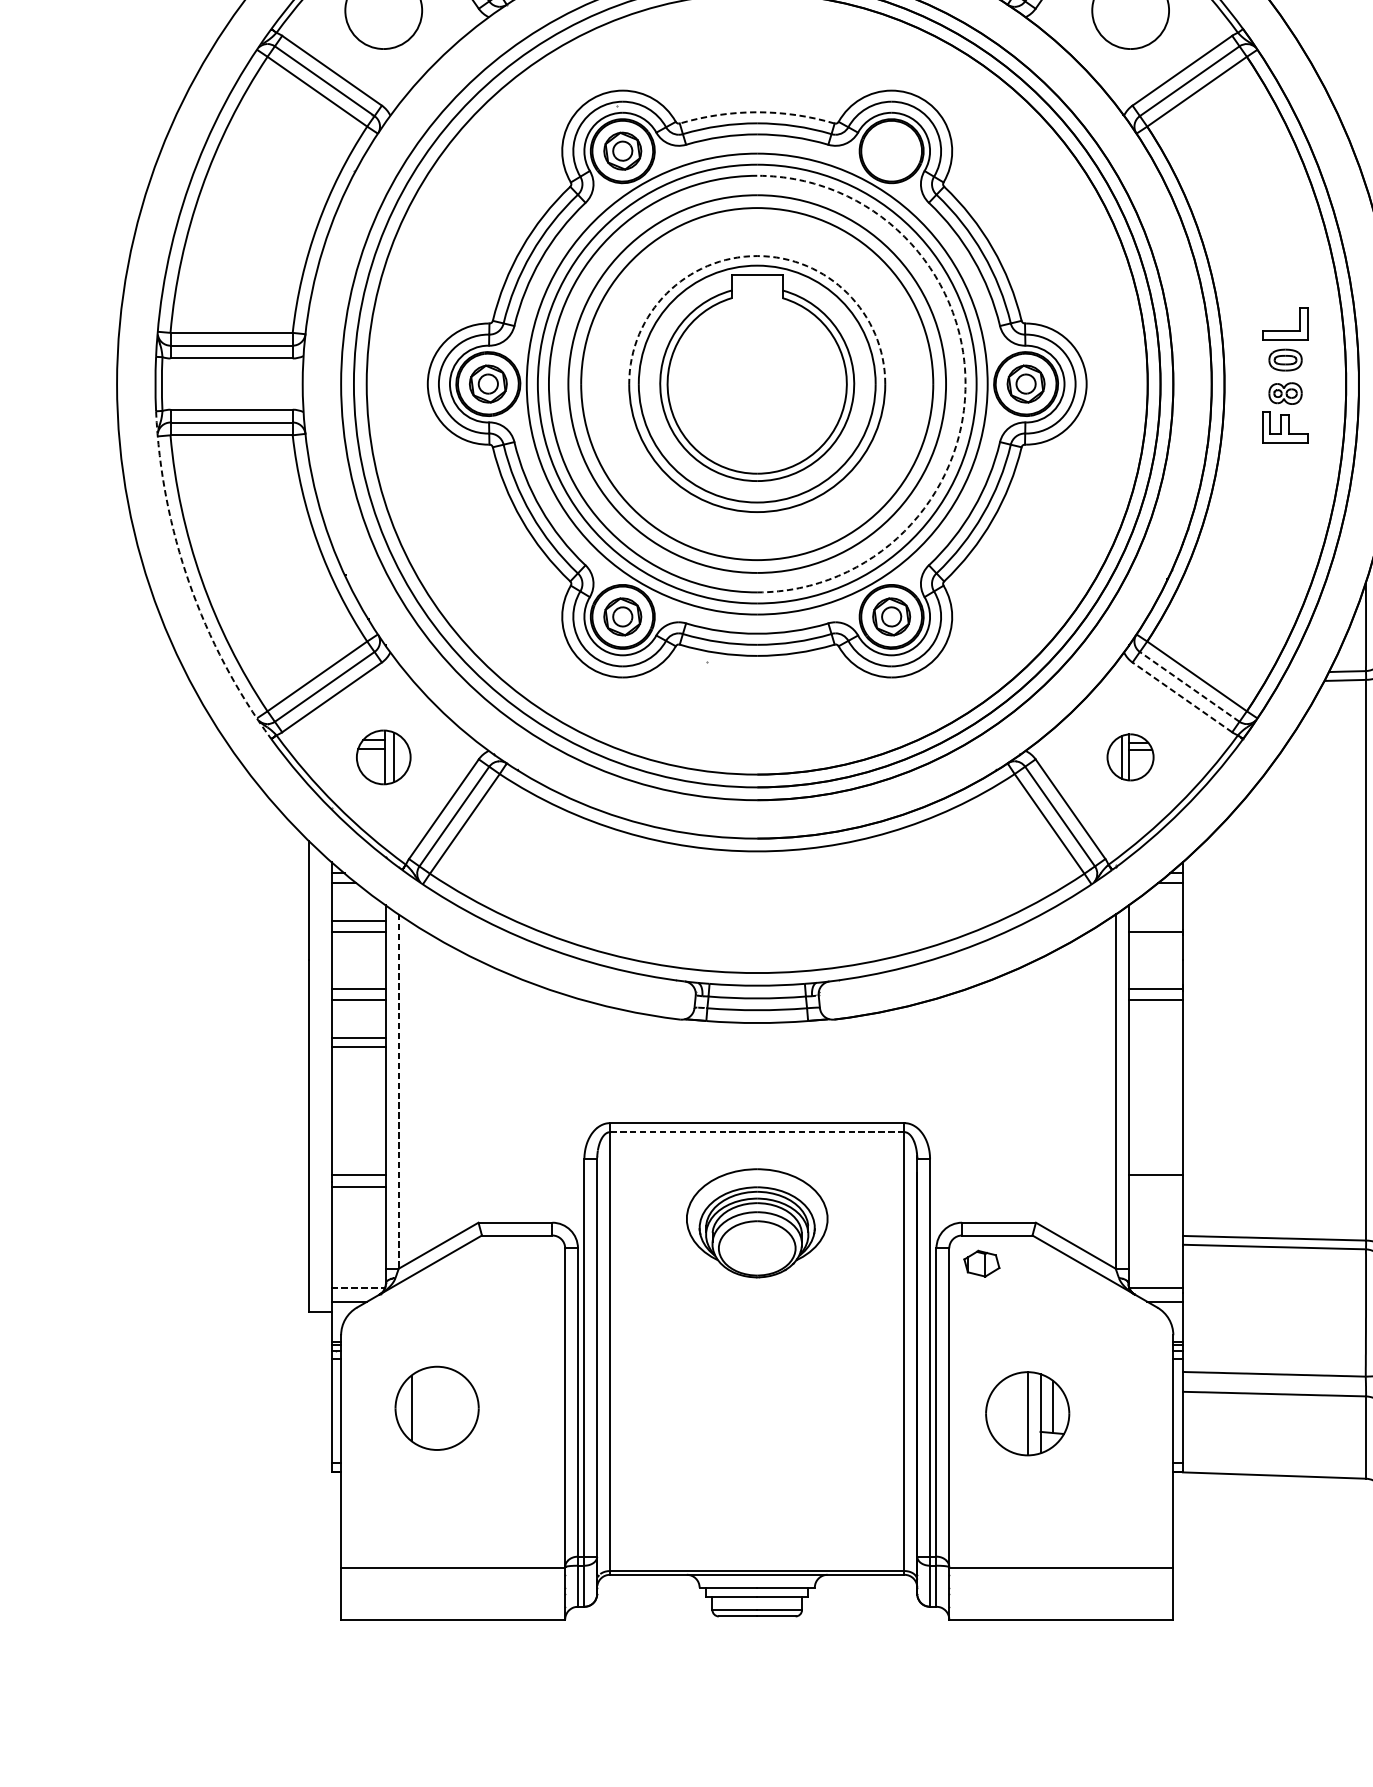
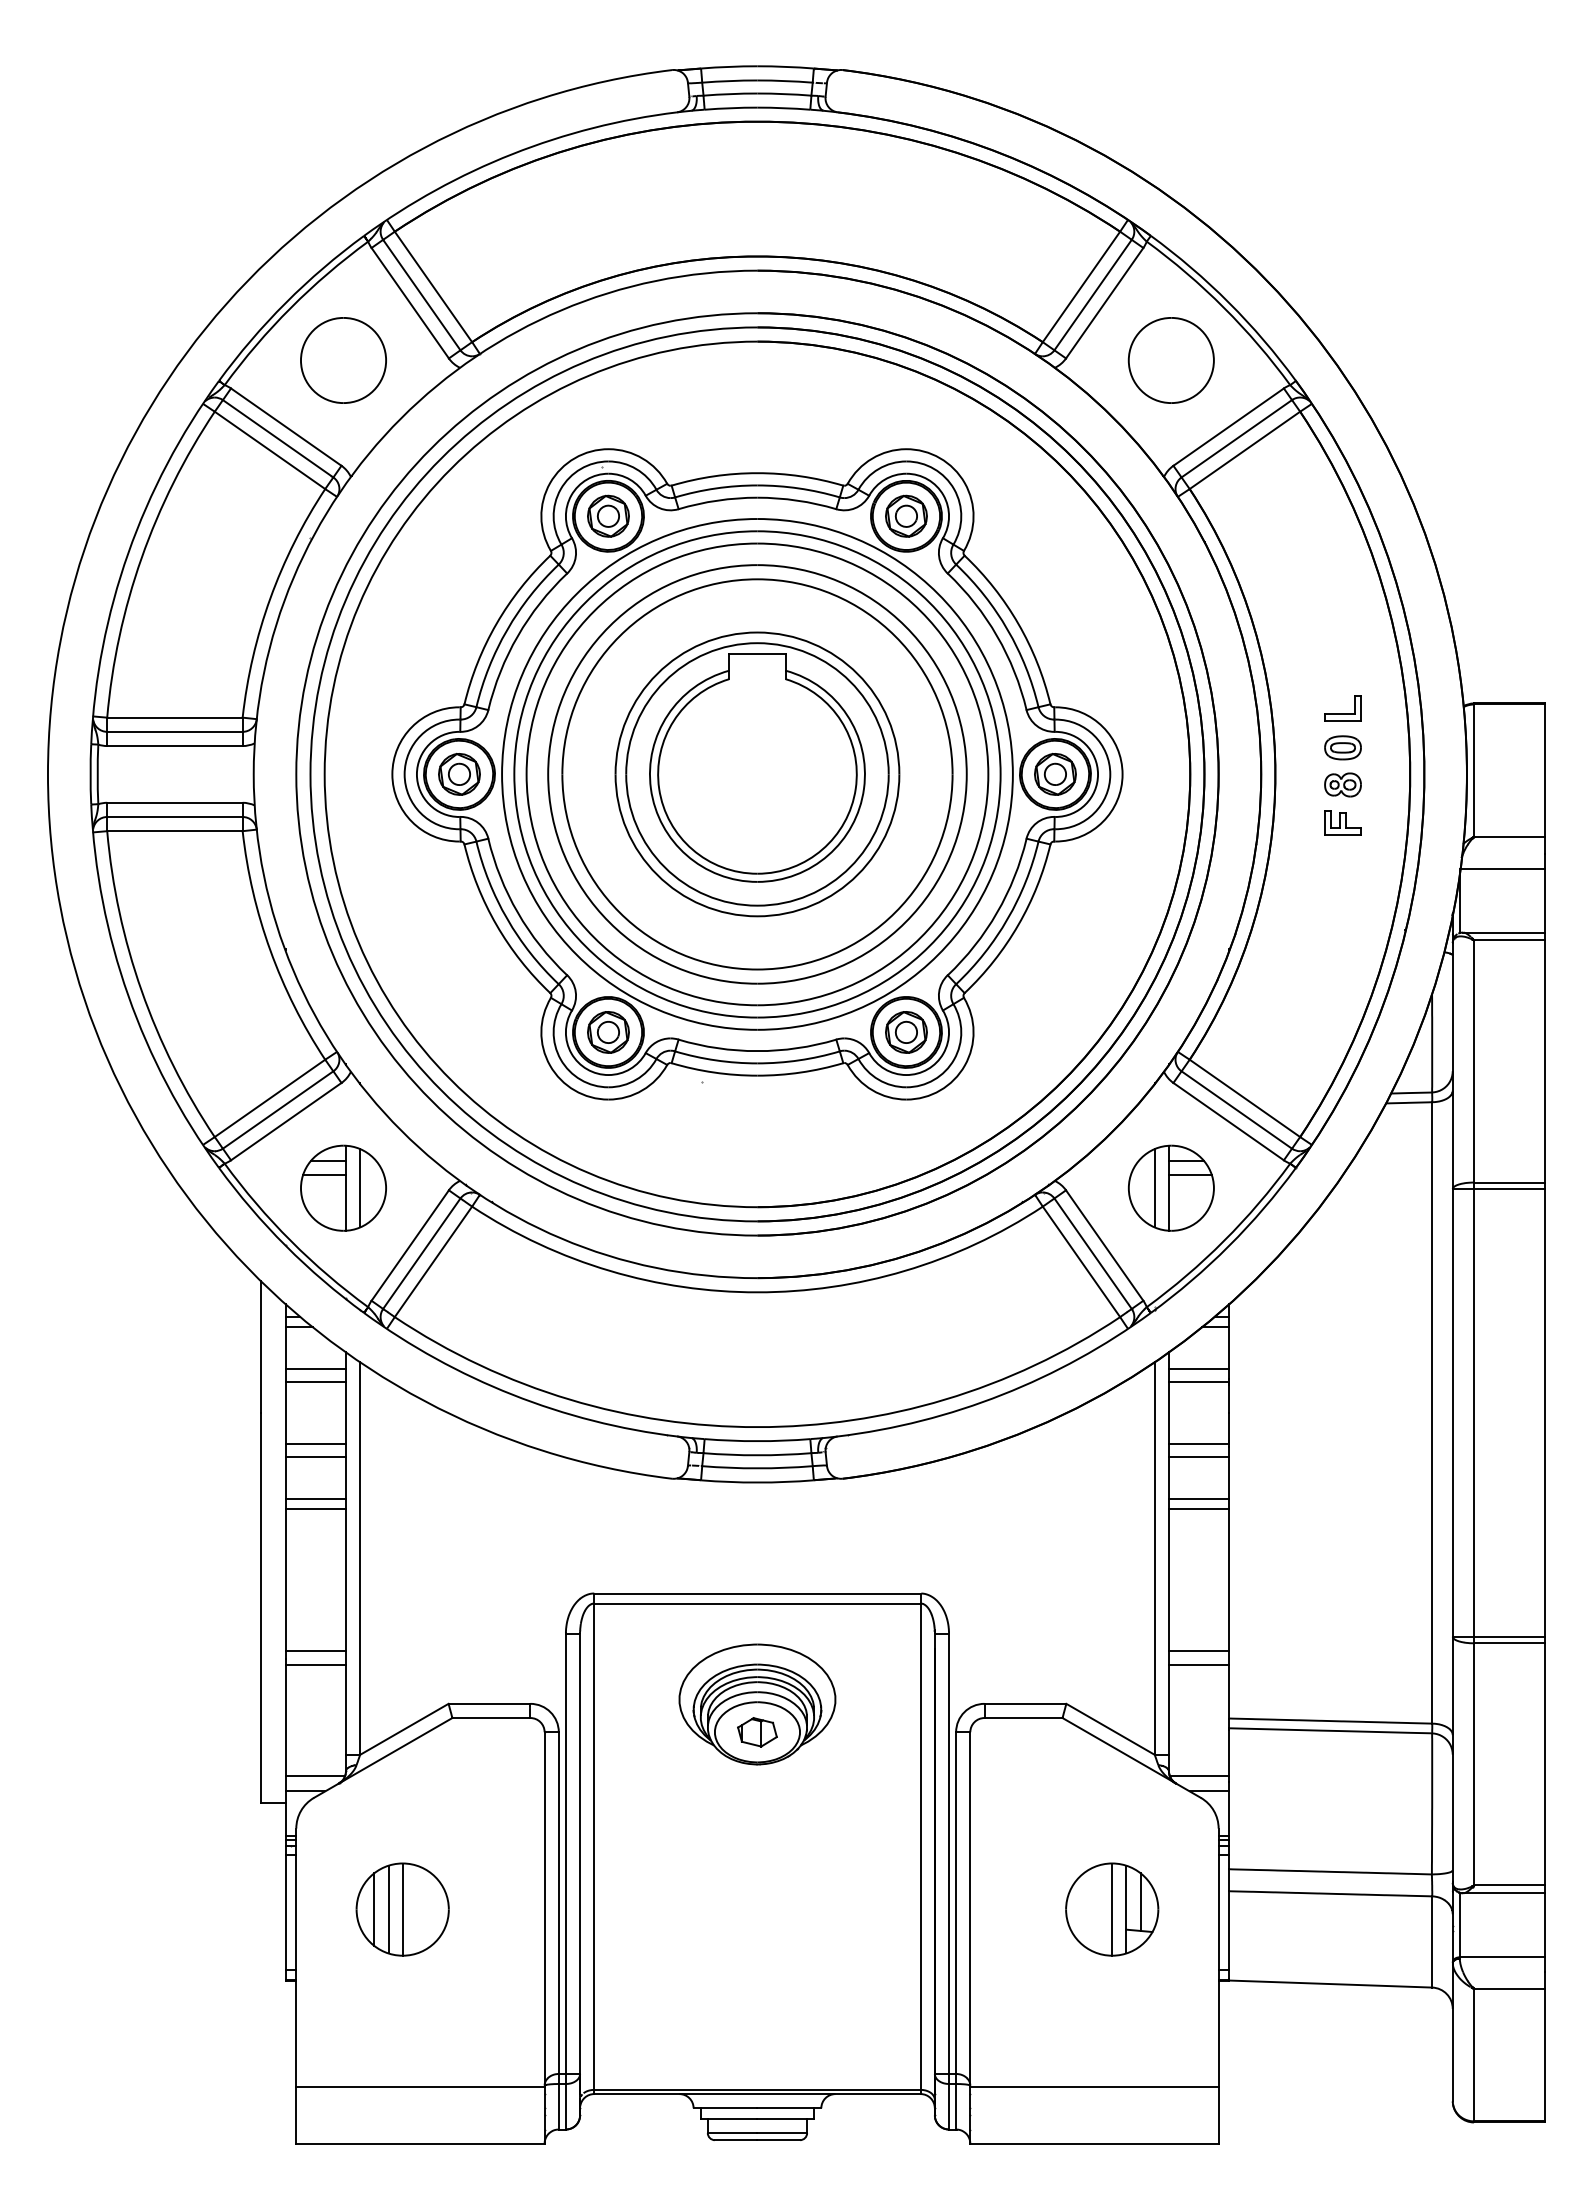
arc: (757, 112) -> (757, 473), dashed -> solid
part: (891, 150) -> (906, 515), added
arc: (757, 256) -> (757, 632), dashed -> solid
part: (1285, 324) -> (1342, 708), size x0.71
arc: (965, 384) -> (988, 774), dashed -> solid
part: (1285, 427) -> (1342, 822), size x0.71
arc: (189, 583) -> (128, 995), dashed -> solid
line: (1189, 686) -> (1236, 1109), dashed -> solid
line: (1182, 697) -> (1228, 1121), dashed -> solid
part: (383, 756) -> (343, 1187), size x1.43
part: (1129, 756) -> (1170, 1187), size x1.67
line: (1155, 920) -> (1198, 1368), added
line: (1155, 1037) -> (1198, 1498), added
line: (1155, 1047) -> (1198, 1509), added
line: (399, 1091) -> (360, 1558), dashed -> solid
line: (756, 1132) -> (756, 1603), dashed -> solid
line: (1155, 1187) -> (1198, 1664), added
part: (981, 1263) -> (757, 1732), moved
line: (358, 1288) -> (315, 1776), dashed -> solid
line: (424, 1408) -> (388, 1909), added
line: (436, 1408) -> (402, 1909), added
part: (1027, 1413) -> (1112, 1909), moved

